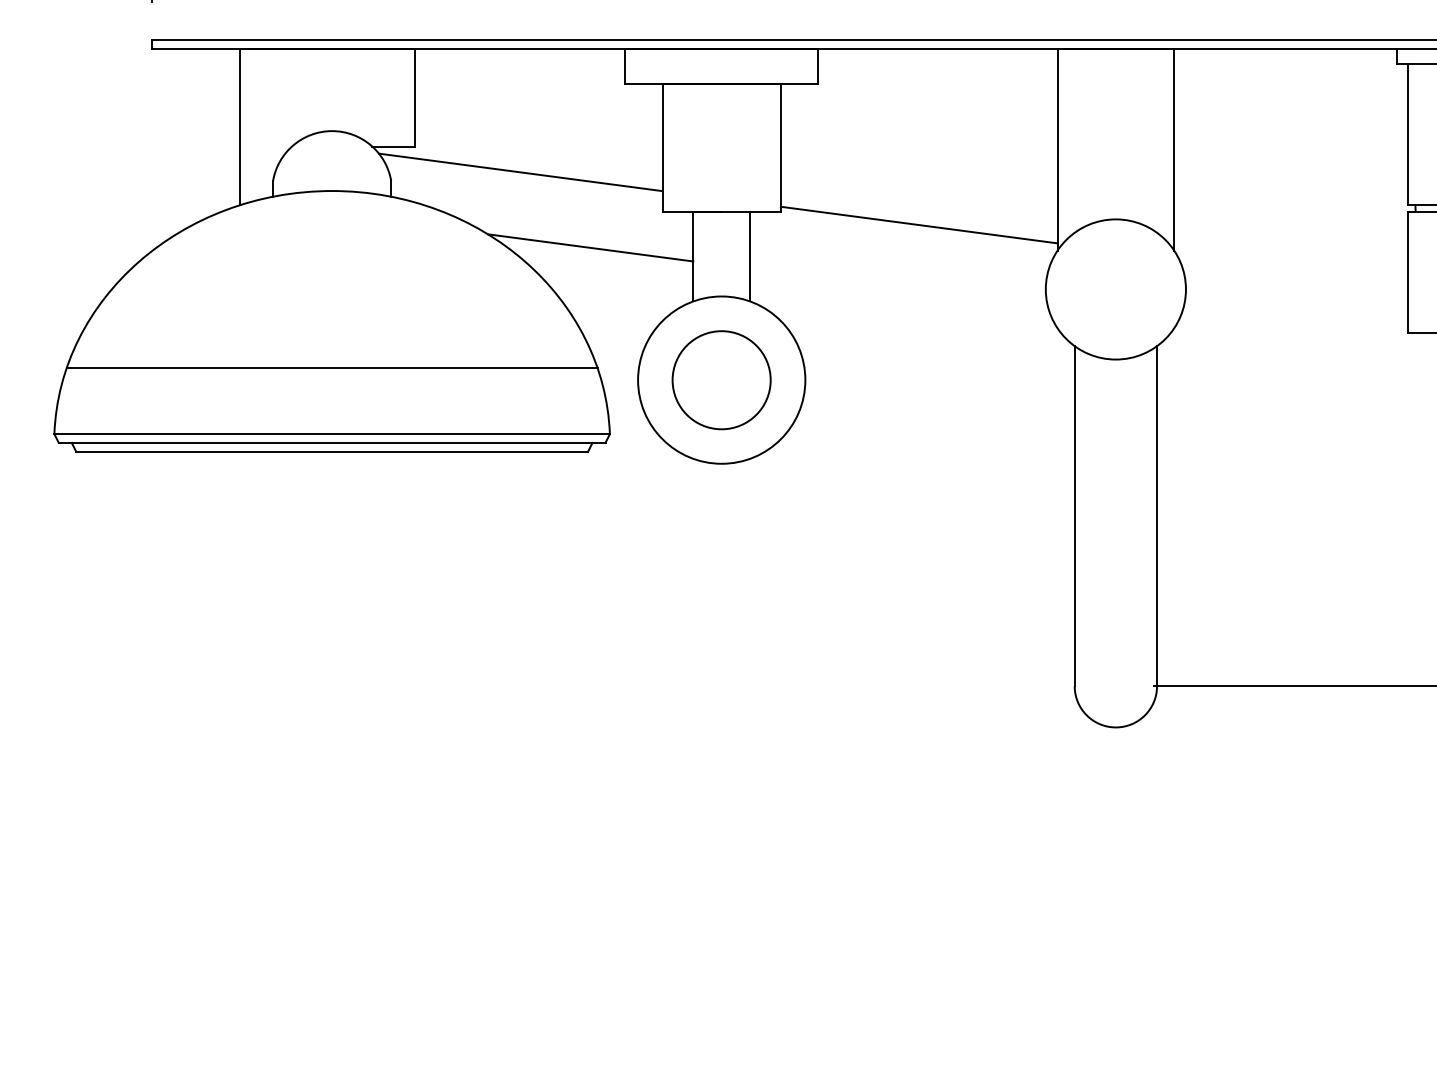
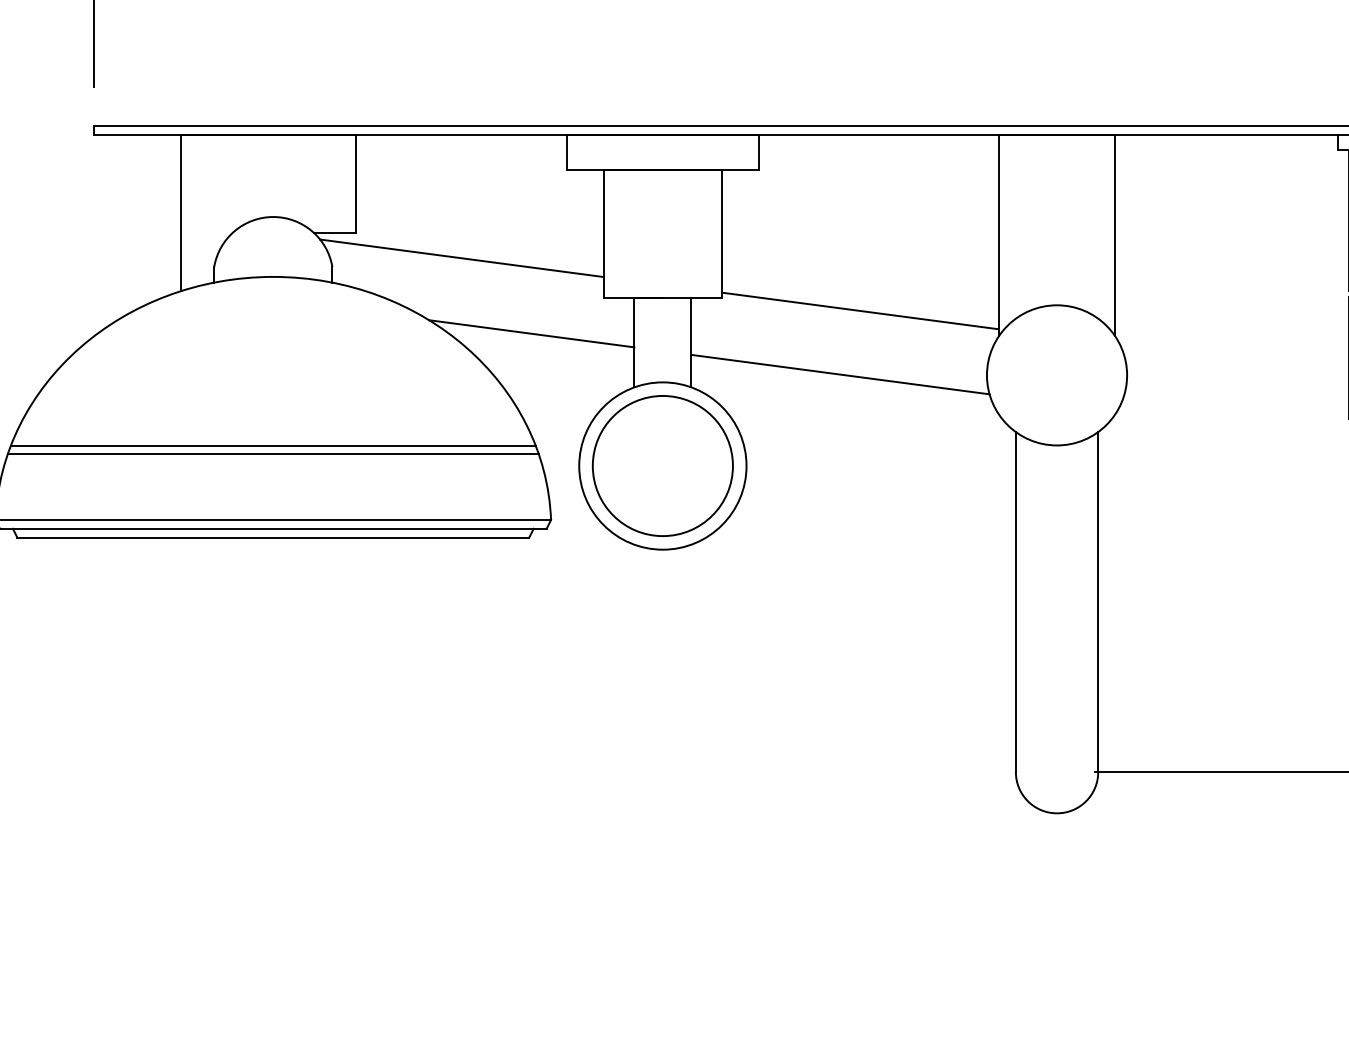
line: (899, 288) -> (840, 374), added
line: (331, 359) -> (272, 445), added
circle: (721, 380) -> (662, 466), size x1.43

